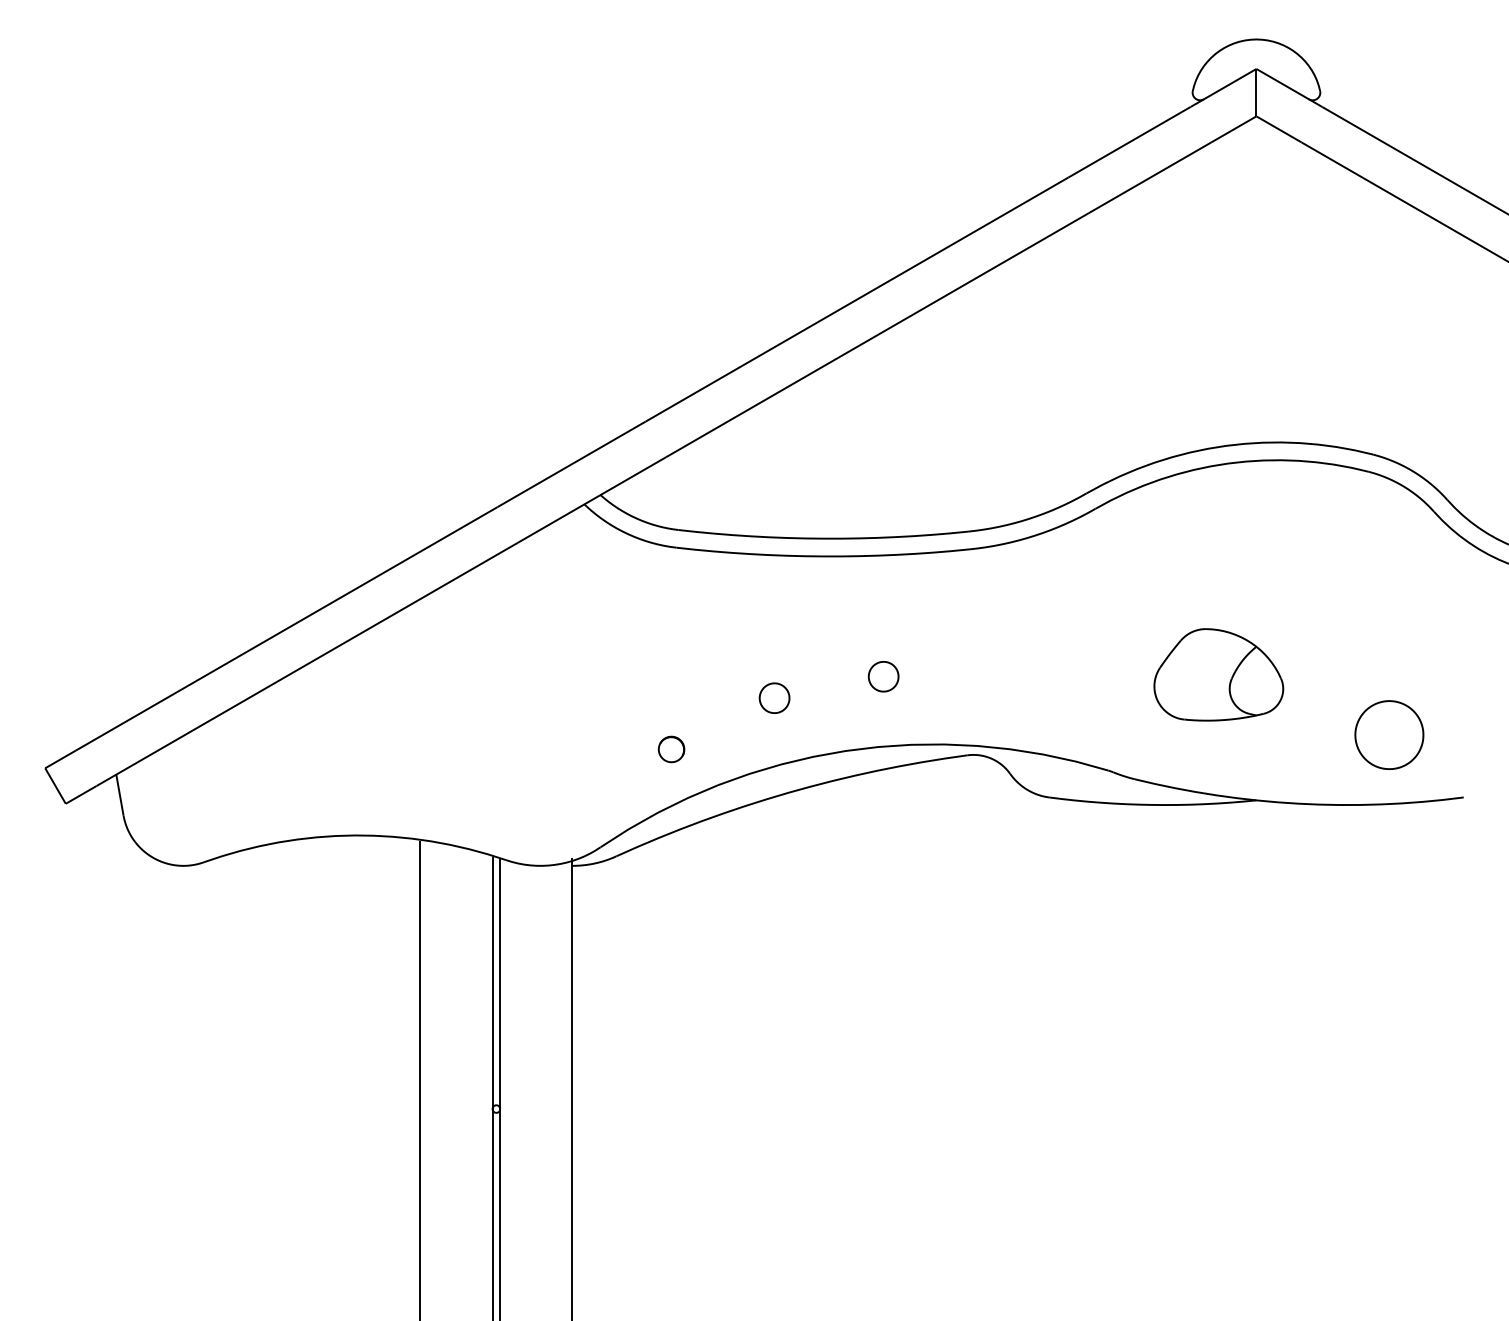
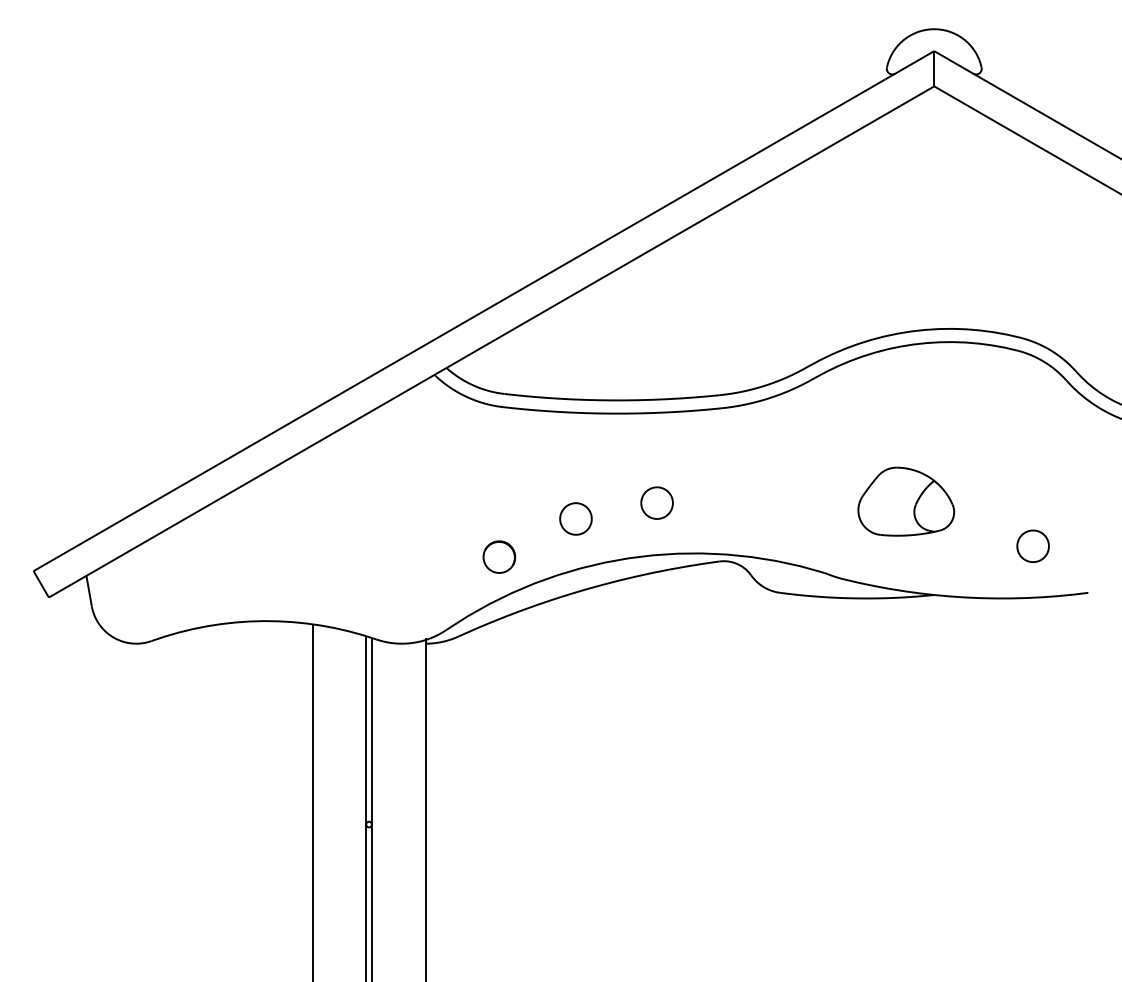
part: (883, 676) -> (656, 502), size x1.43
part: (774, 698) -> (575, 519), size x1.43
part: (1389, 734) -> (1033, 546), size x0.62
part: (671, 749) -> (499, 557), size x1.67

